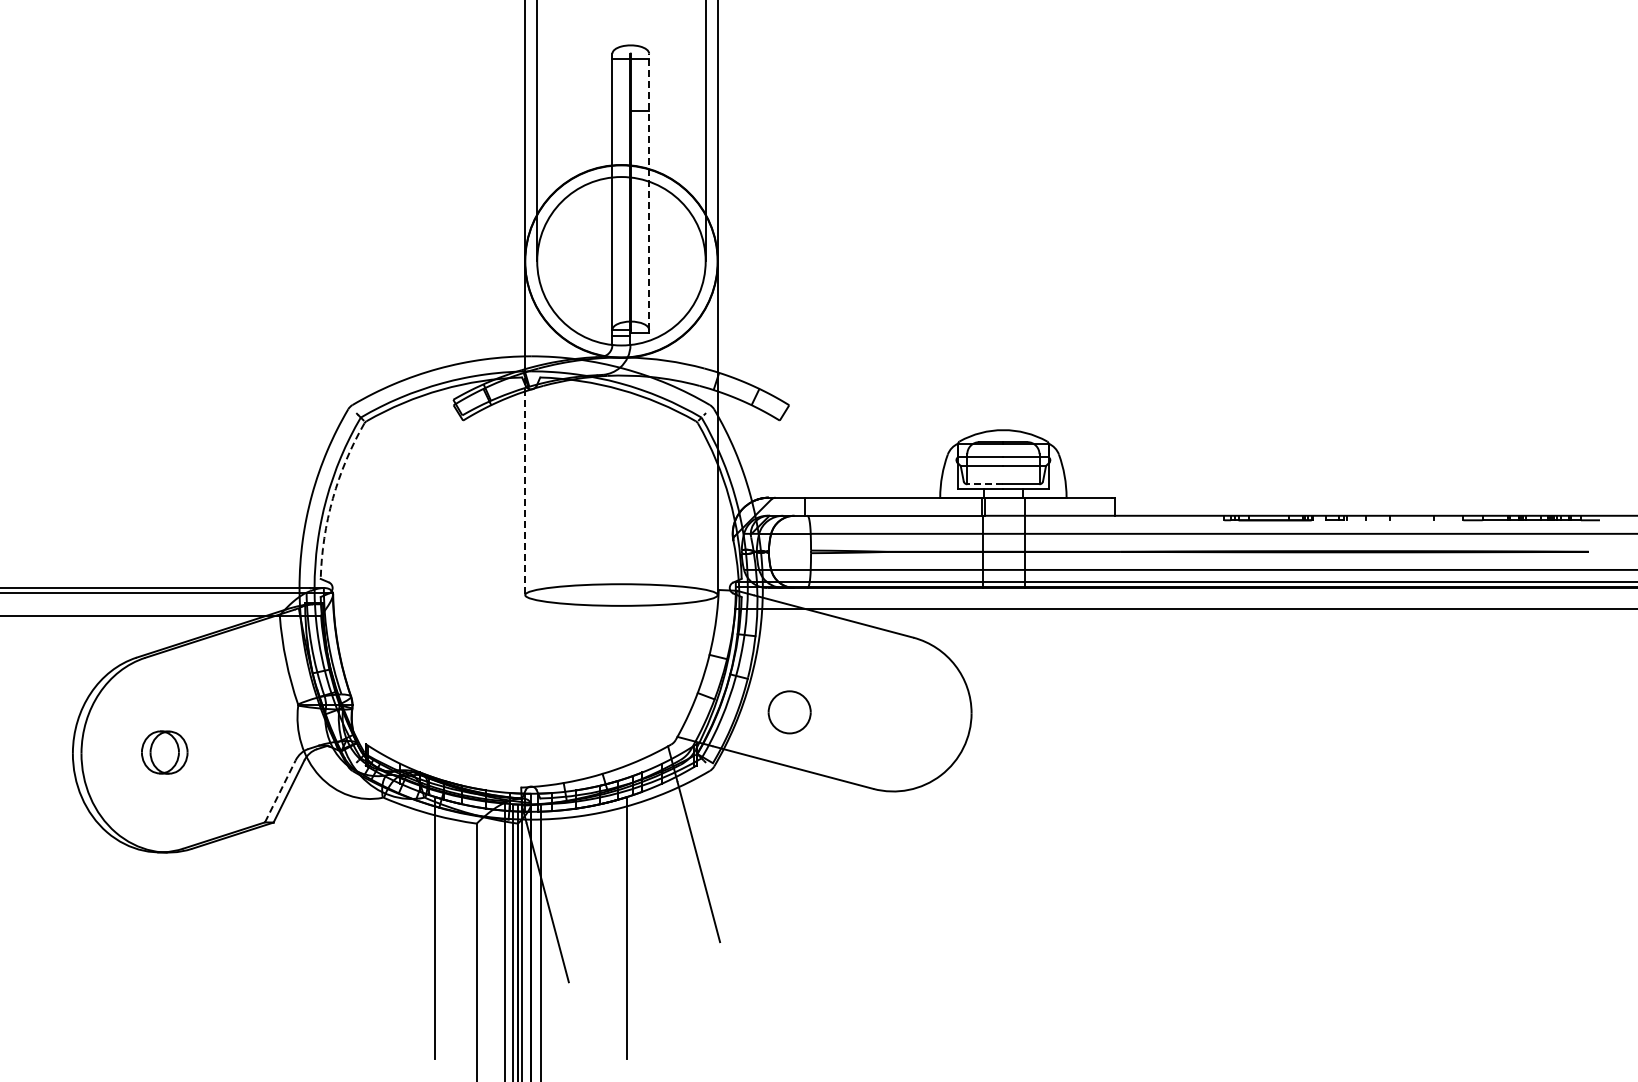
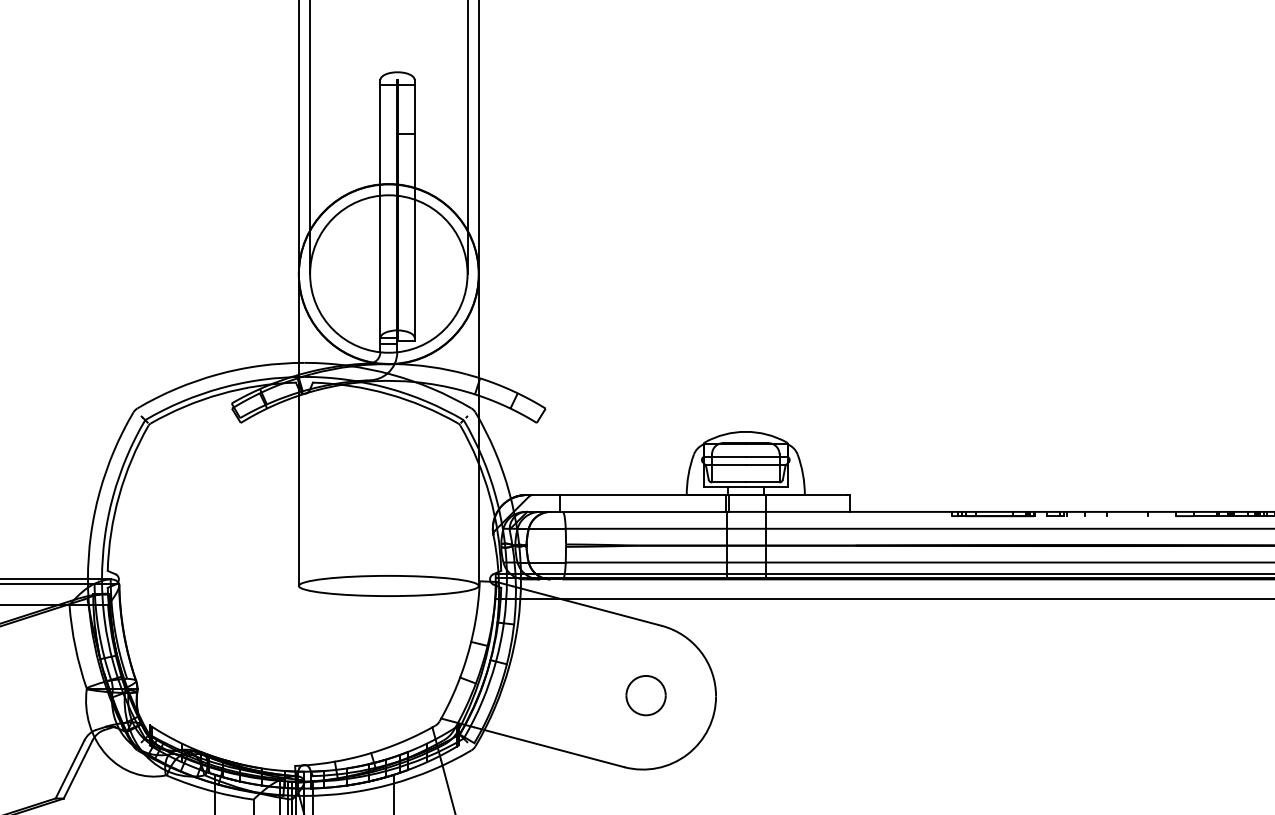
line: (649, 191) -> (415, 208), dashed -> solid
line: (525, 481) -> (299, 479), dashed -> solid
line: (984, 484) -> (728, 482), dashed -> solid
arc: (332, 498) -> (118, 495), dashed -> solid
part: (789, 712) -> (645, 695), moved
line: (280, 791) -> (70, 769), dashed -> solid

